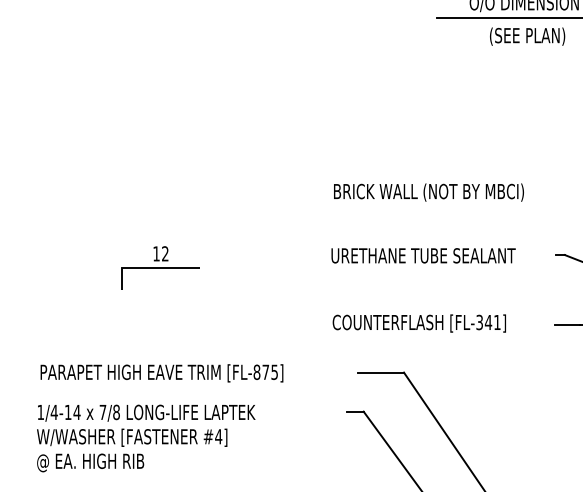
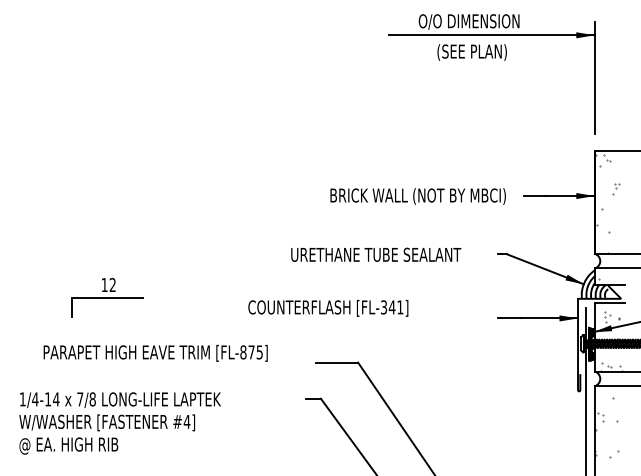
text: (428, 192) -> (417, 196), moved
part: (159, 267) -> (107, 297), moved
text: (419, 323) -> (328, 308), moved
text: (161, 373) -> (155, 353), moved

